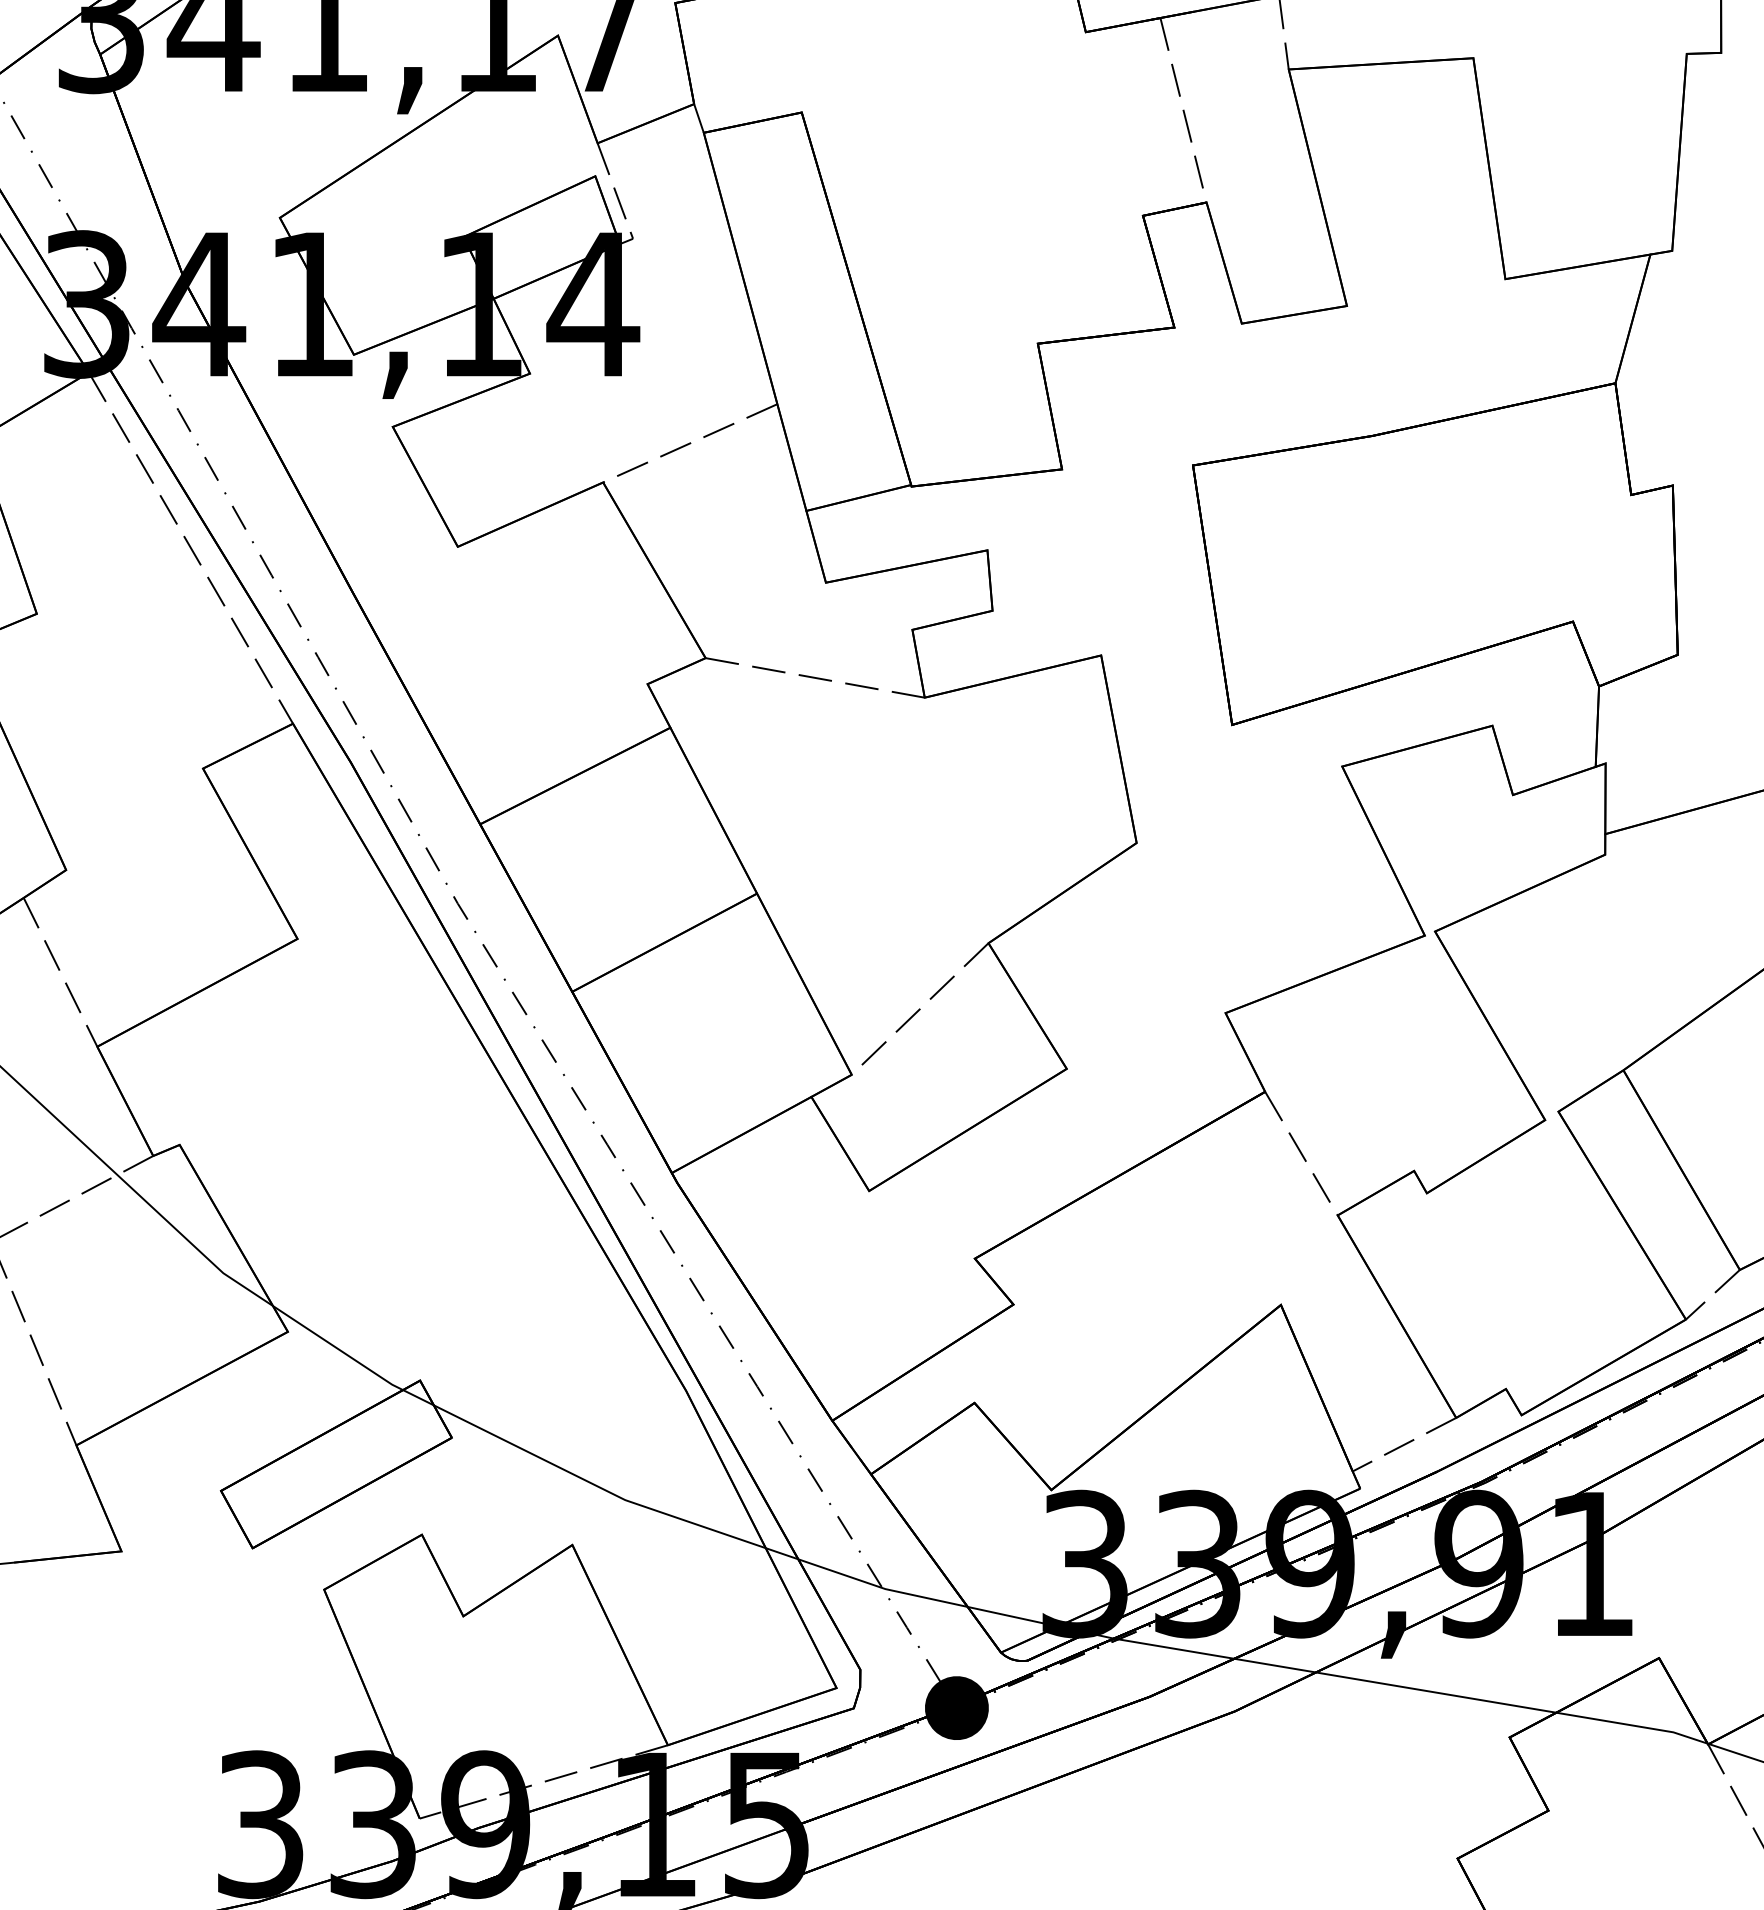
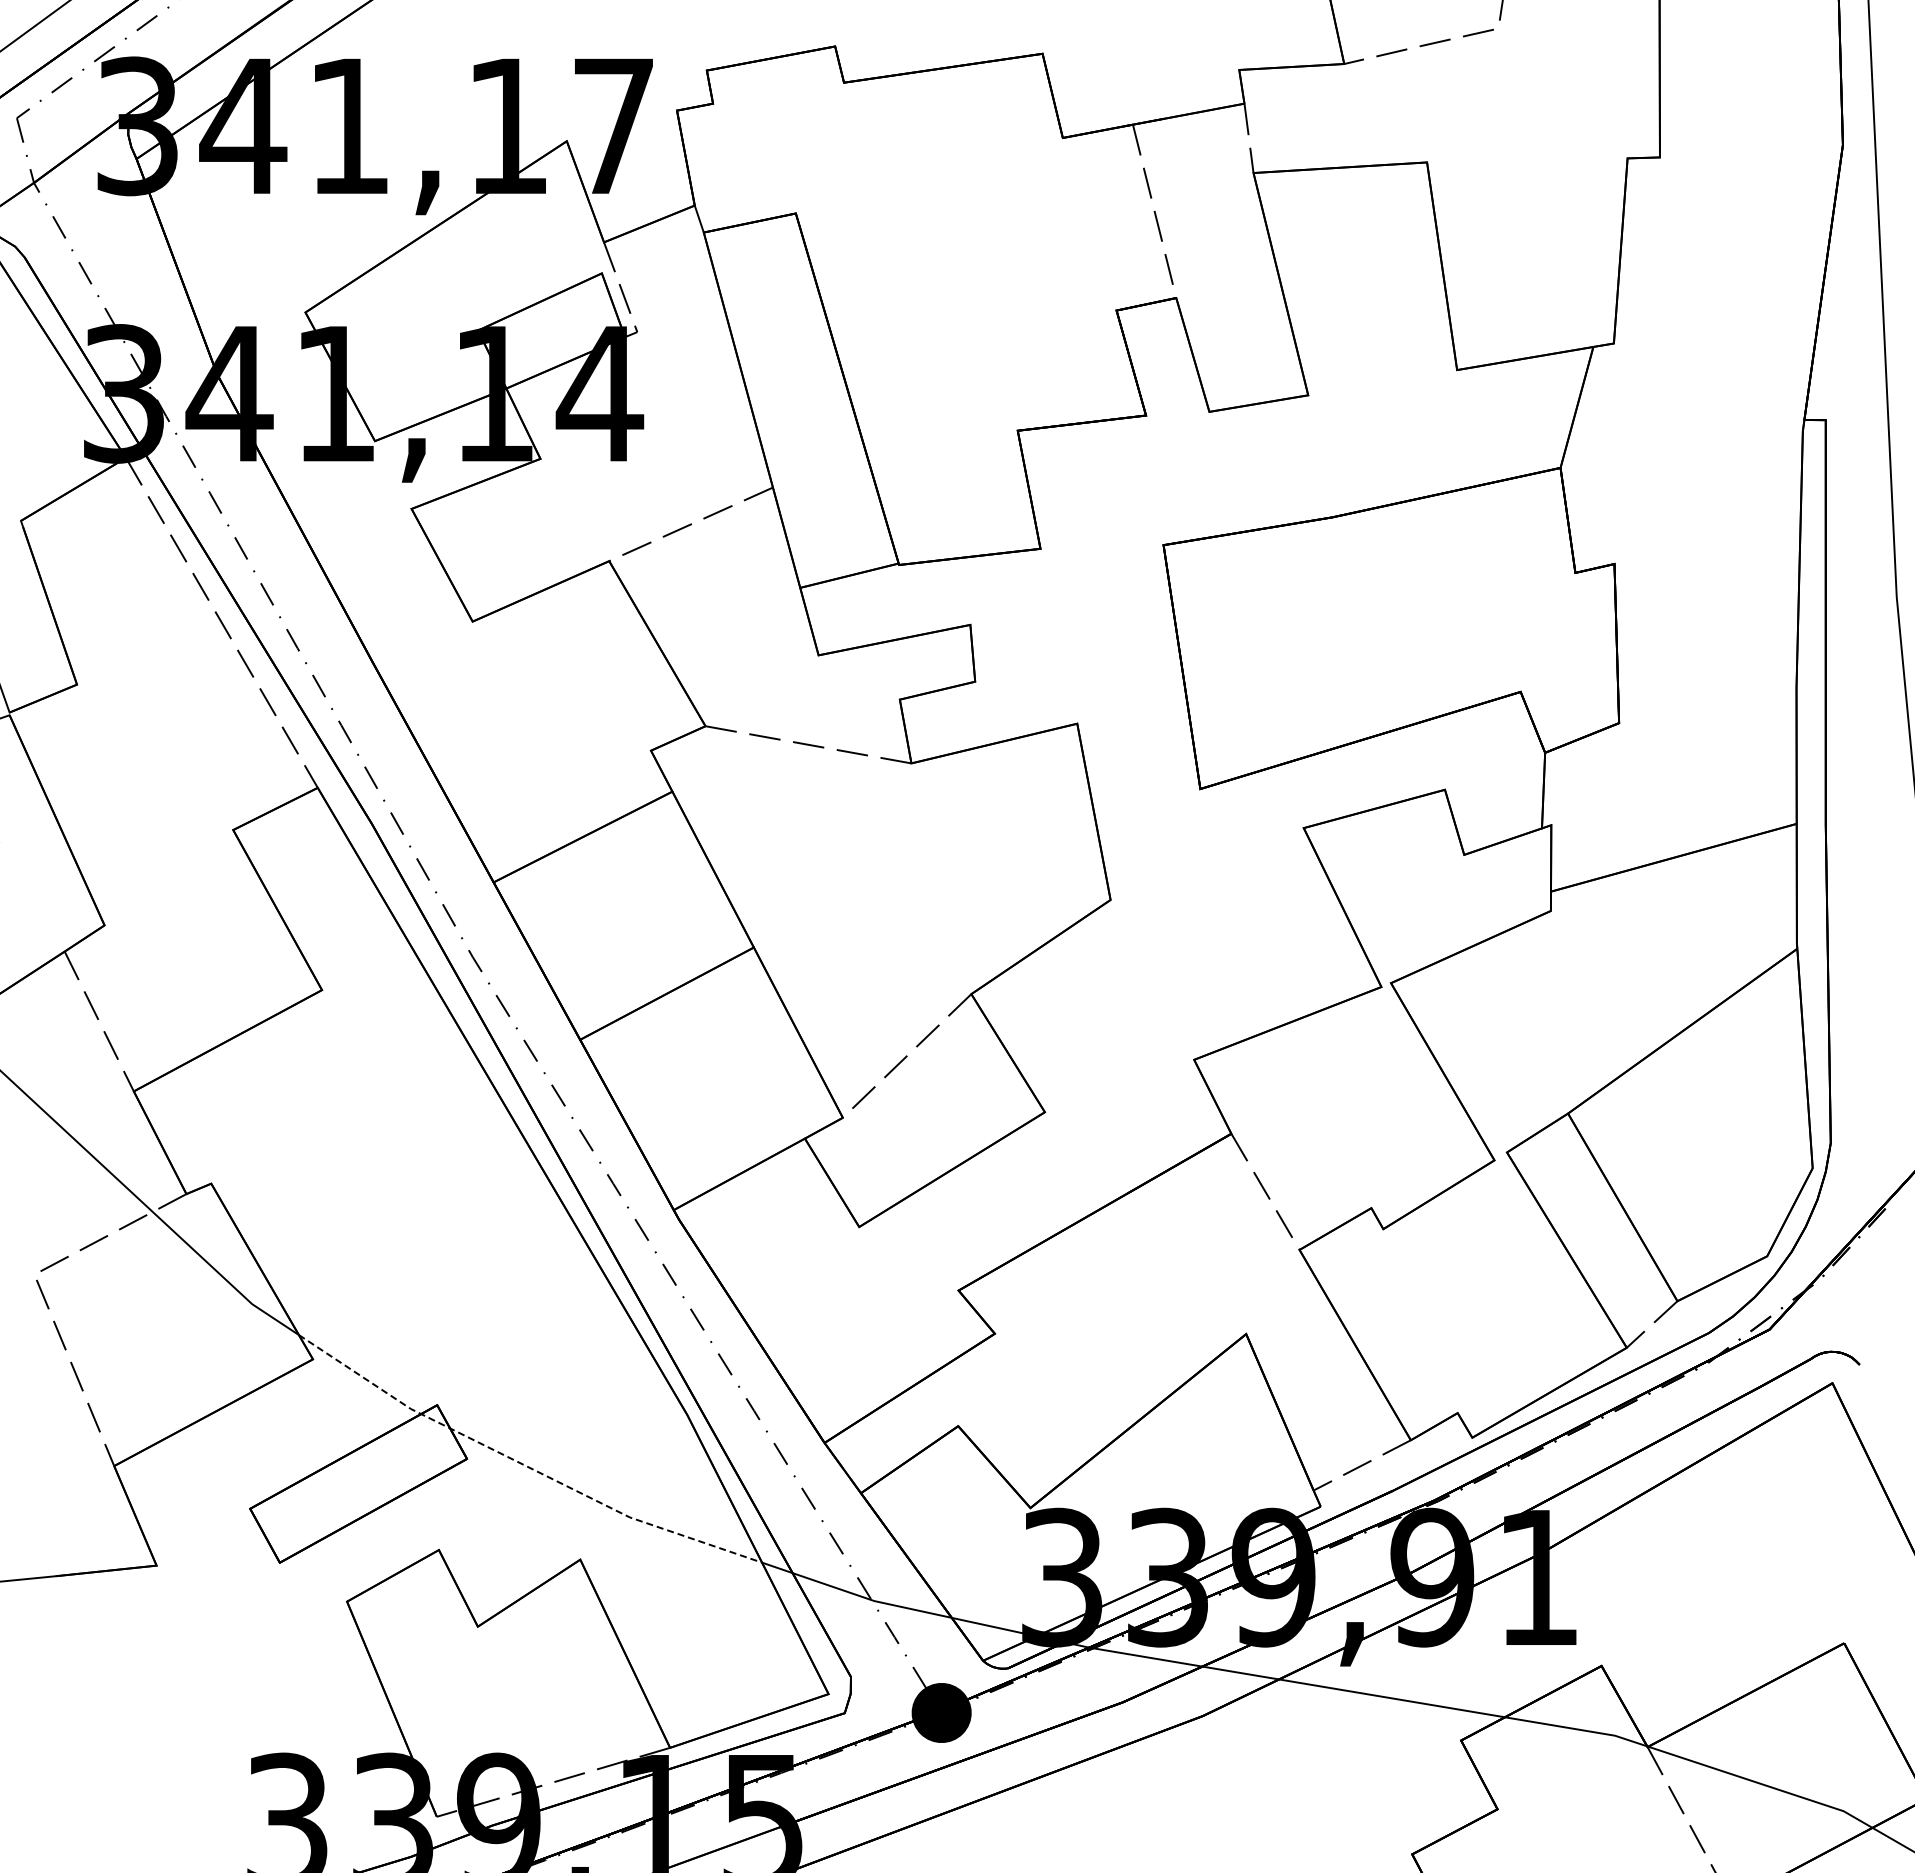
line: (510, 1443) -> (522, 1464), solid -> dashed

